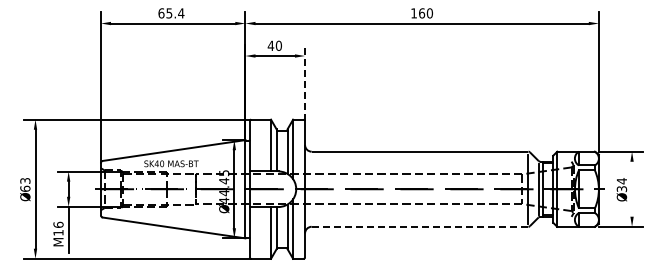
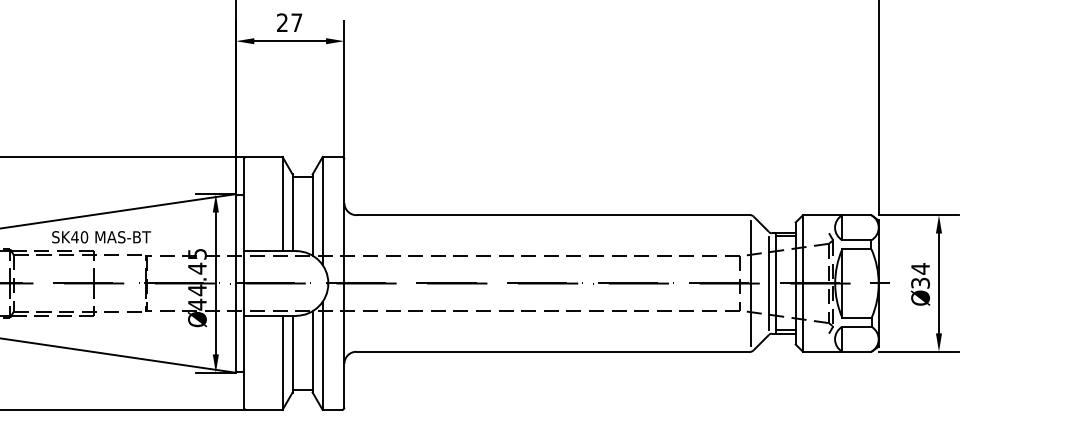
text: (274, 45) -> (288, 22), 40 -> 27
line: (305, 82) -> (345, 89), dashed -> solid
line: (632, 188) -> (939, 282), added
line: (420, 226) -> (554, 351), dashed -> solid

